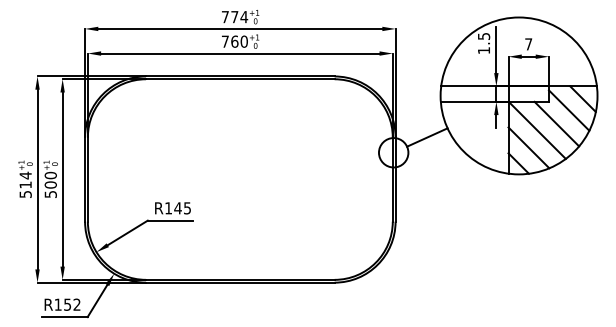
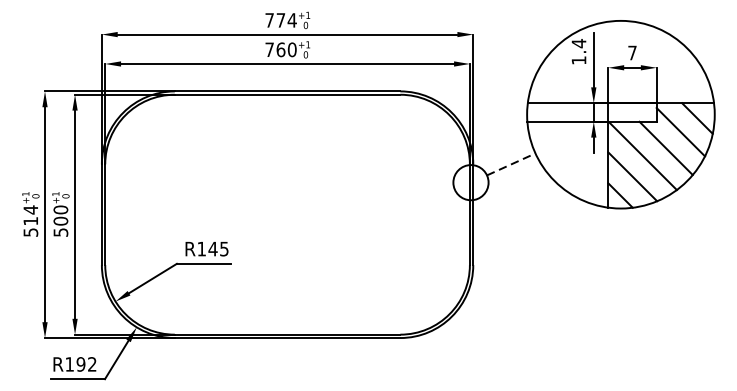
text: (484, 36) -> (579, 43), 1.5 -> 1.4
line: (427, 137) -> (511, 164), solid -> dashed
text: (67, 304) -> (80, 364), R152 -> R192

